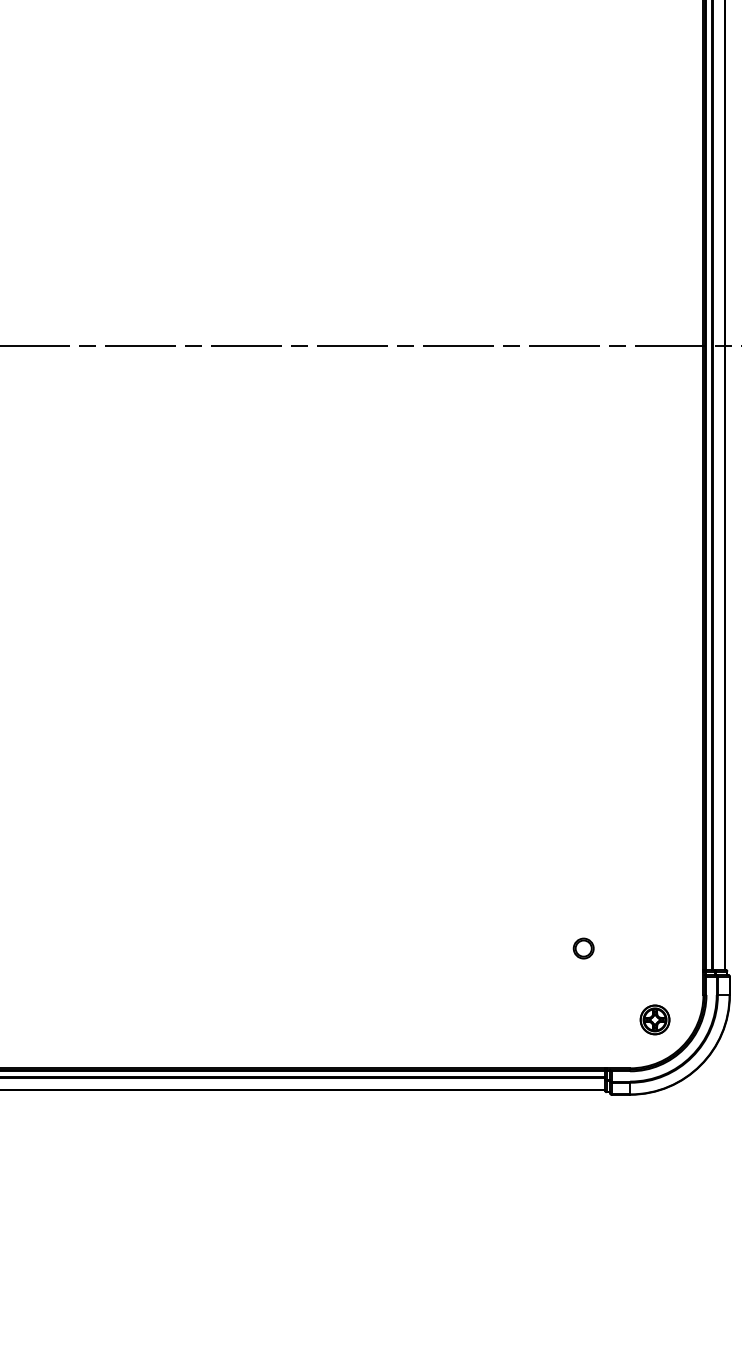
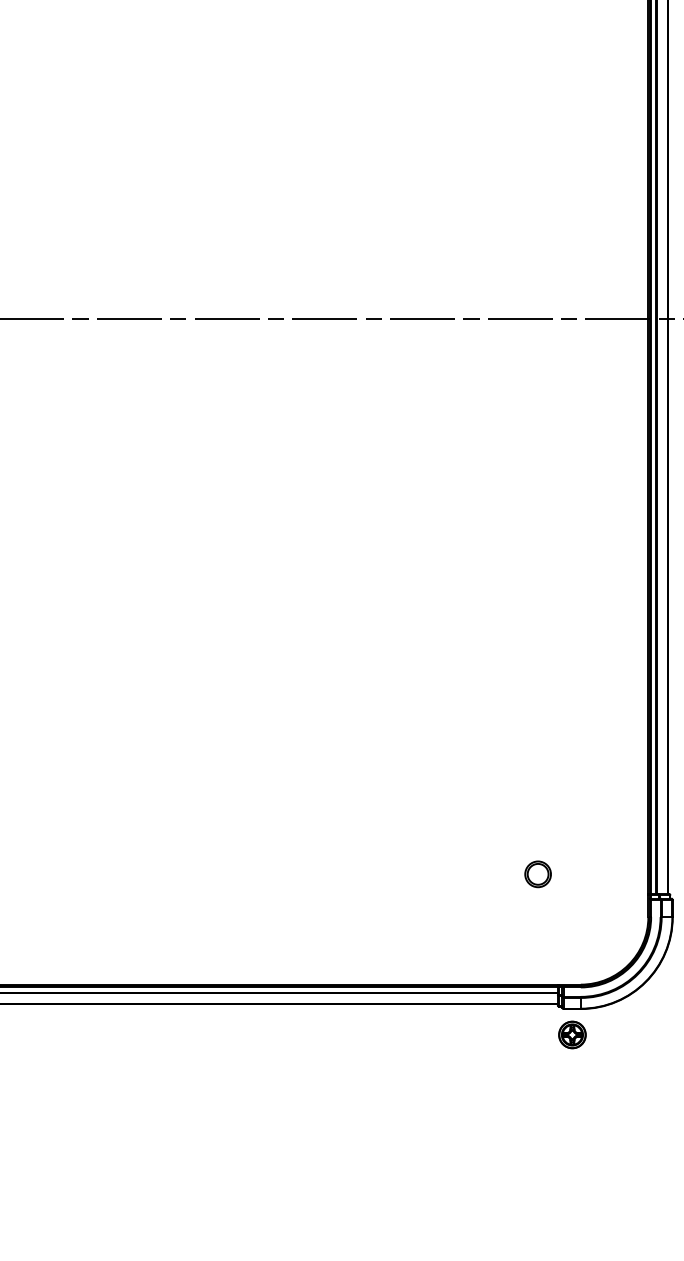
part: (583, 948) -> (537, 874), size x1.4
part: (654, 1019) -> (571, 1034), moved

